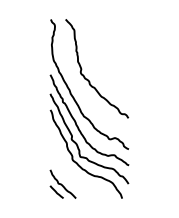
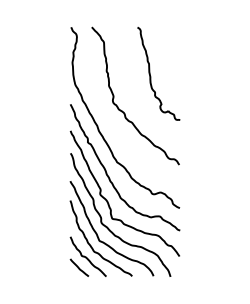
curve: (108, 54) -> (151, 76), added
part: (70, 168) -> (98, 235), added

